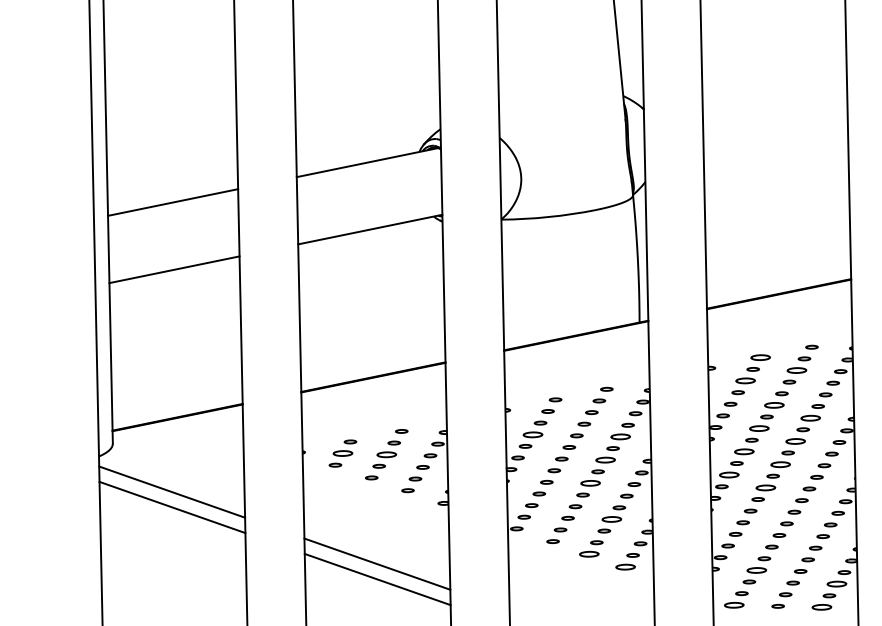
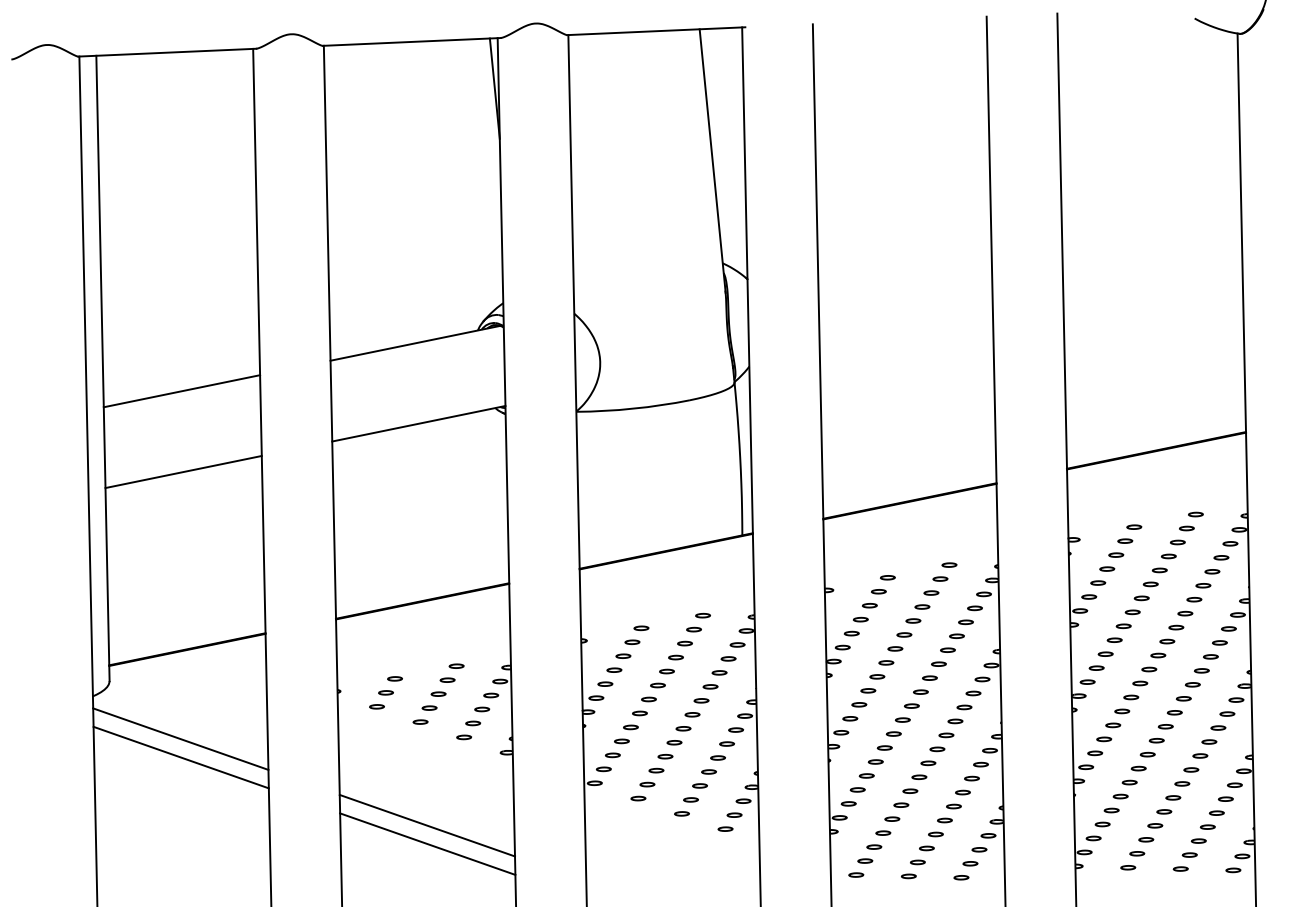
part: (760, 357) -> (887, 577), size x0.62
part: (797, 370) -> (931, 592), size x0.62
part: (745, 380) -> (869, 605), size x0.62
part: (774, 405) -> (904, 634), size x0.62
part: (810, 417) -> (947, 649), size x0.62
part: (759, 428) -> (886, 662), size x0.62
part: (533, 434) -> (614, 669), size x0.62
part: (620, 436) -> (719, 672), size x0.62
part: (795, 440) -> (929, 677), size x0.62
part: (744, 451) -> (868, 690), size x0.62
part: (342, 453) -> (385, 692), size x0.62
part: (386, 454) -> (438, 693), size x0.62
part: (605, 459) -> (701, 700), size x0.62
part: (780, 464) -> (911, 705), size x0.62
part: (729, 474) -> (850, 718), size x0.62
part: (590, 483) -> (683, 728), size x0.62
part: (765, 487) -> (893, 733), size x0.62
part: (611, 519) -> (708, 771), size x0.62
part: (588, 554) -> (681, 813), size x0.62
part: (625, 566) -> (725, 828), size x0.62
part: (757, 569) -> (883, 832), size x0.62
part: (836, 583) -> (979, 849), size x0.62
part: (734, 604) -> (856, 874), size x0.62
part: (821, 607) -> (961, 877), size x0.62

